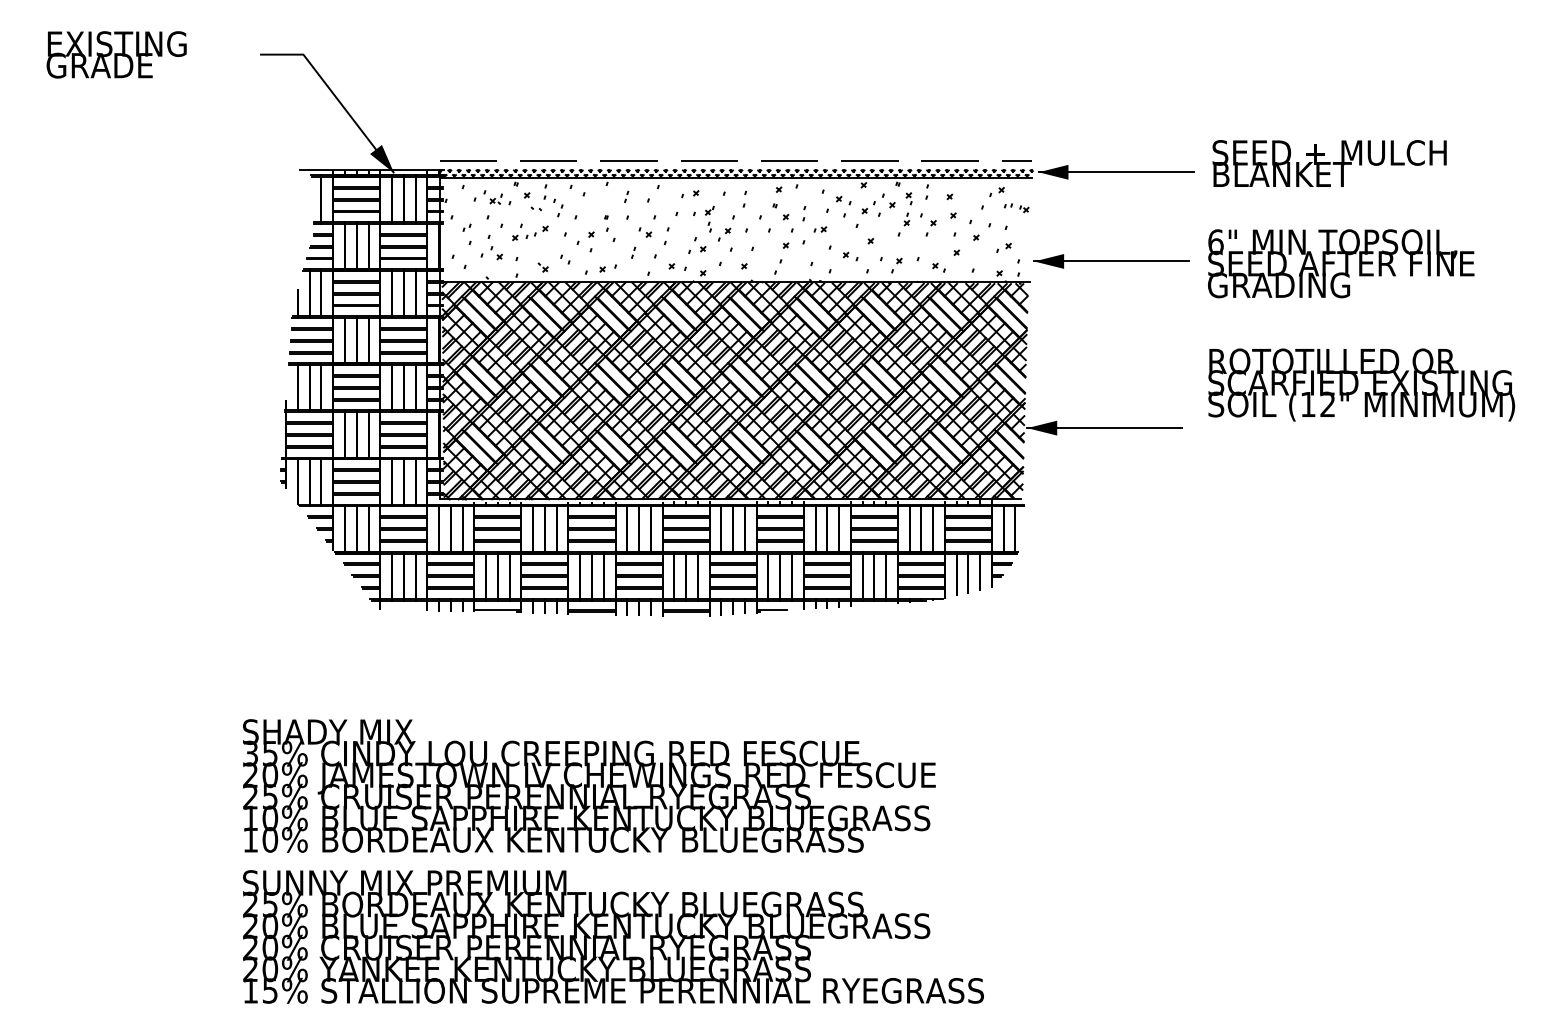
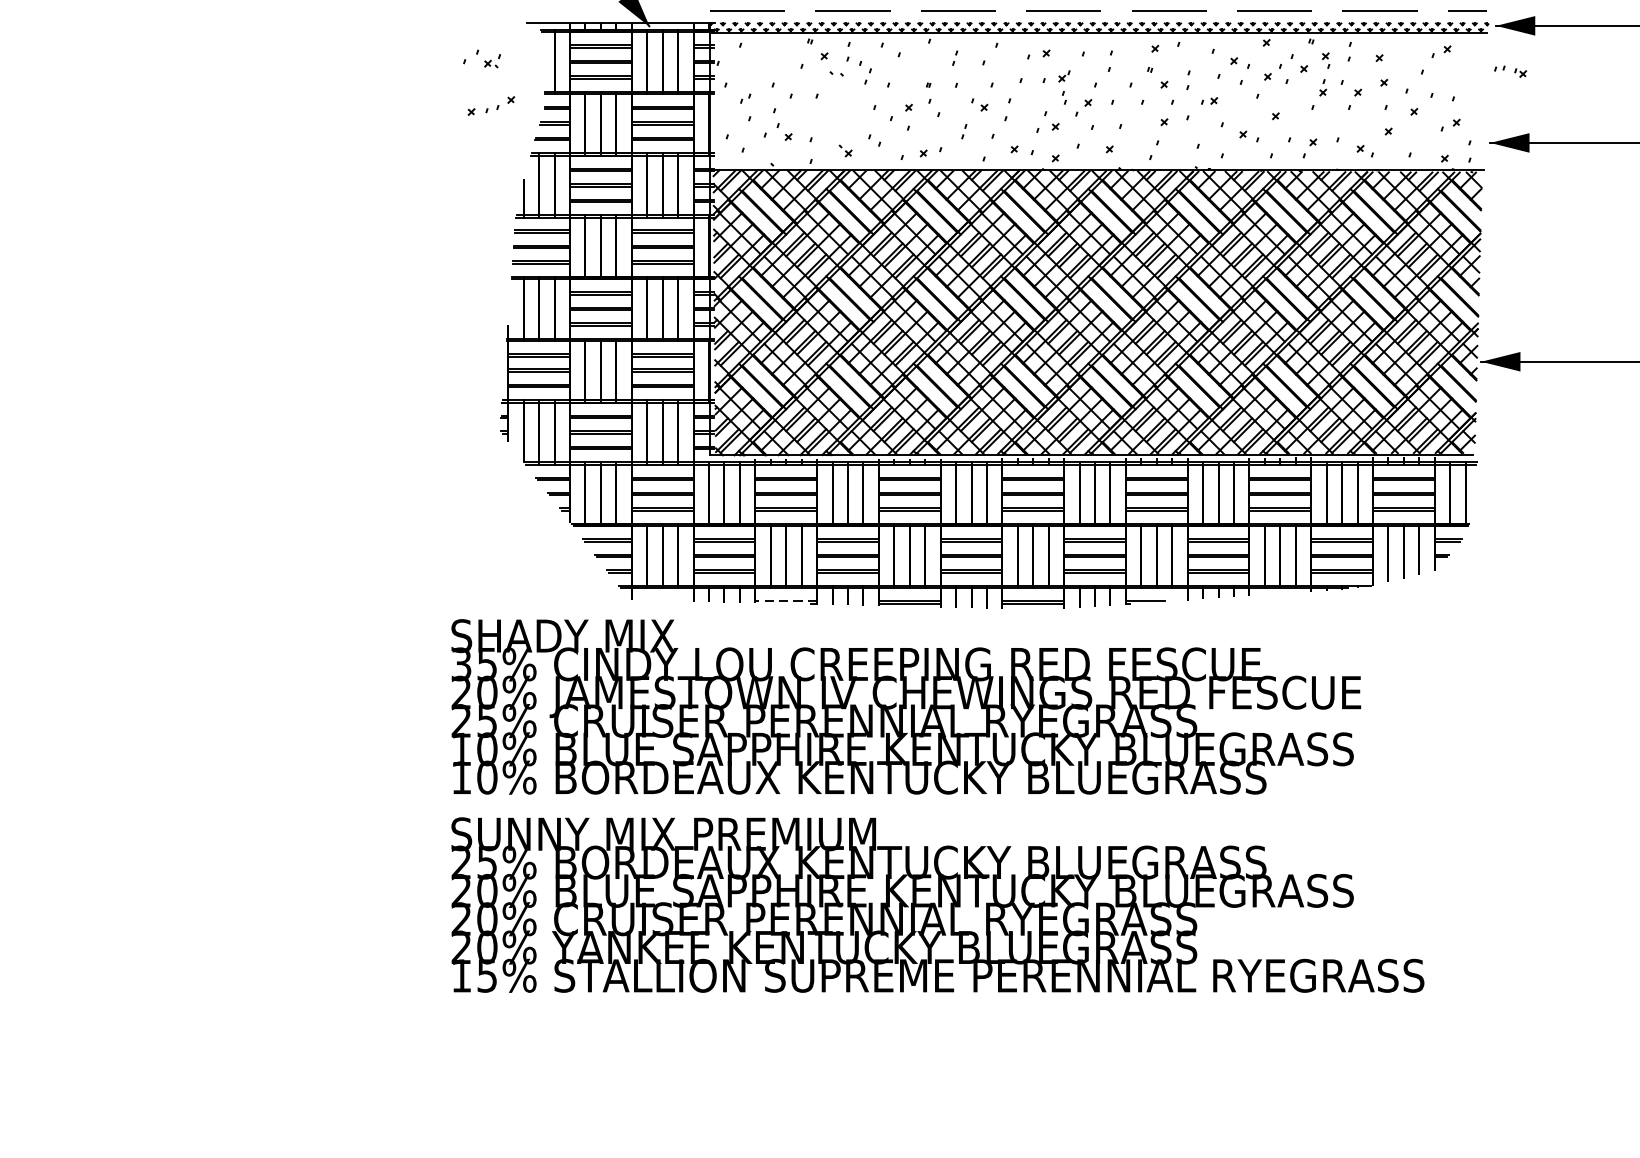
part: (487, 197) -> (481, 58), moved
part: (1016, 208) -> (1510, 72), moved
part: (530, 233) -> (491, 106), moved
line: (497, 610) -> (785, 601), solid -> dashed
text: (613, 861) -> (937, 806), moved

